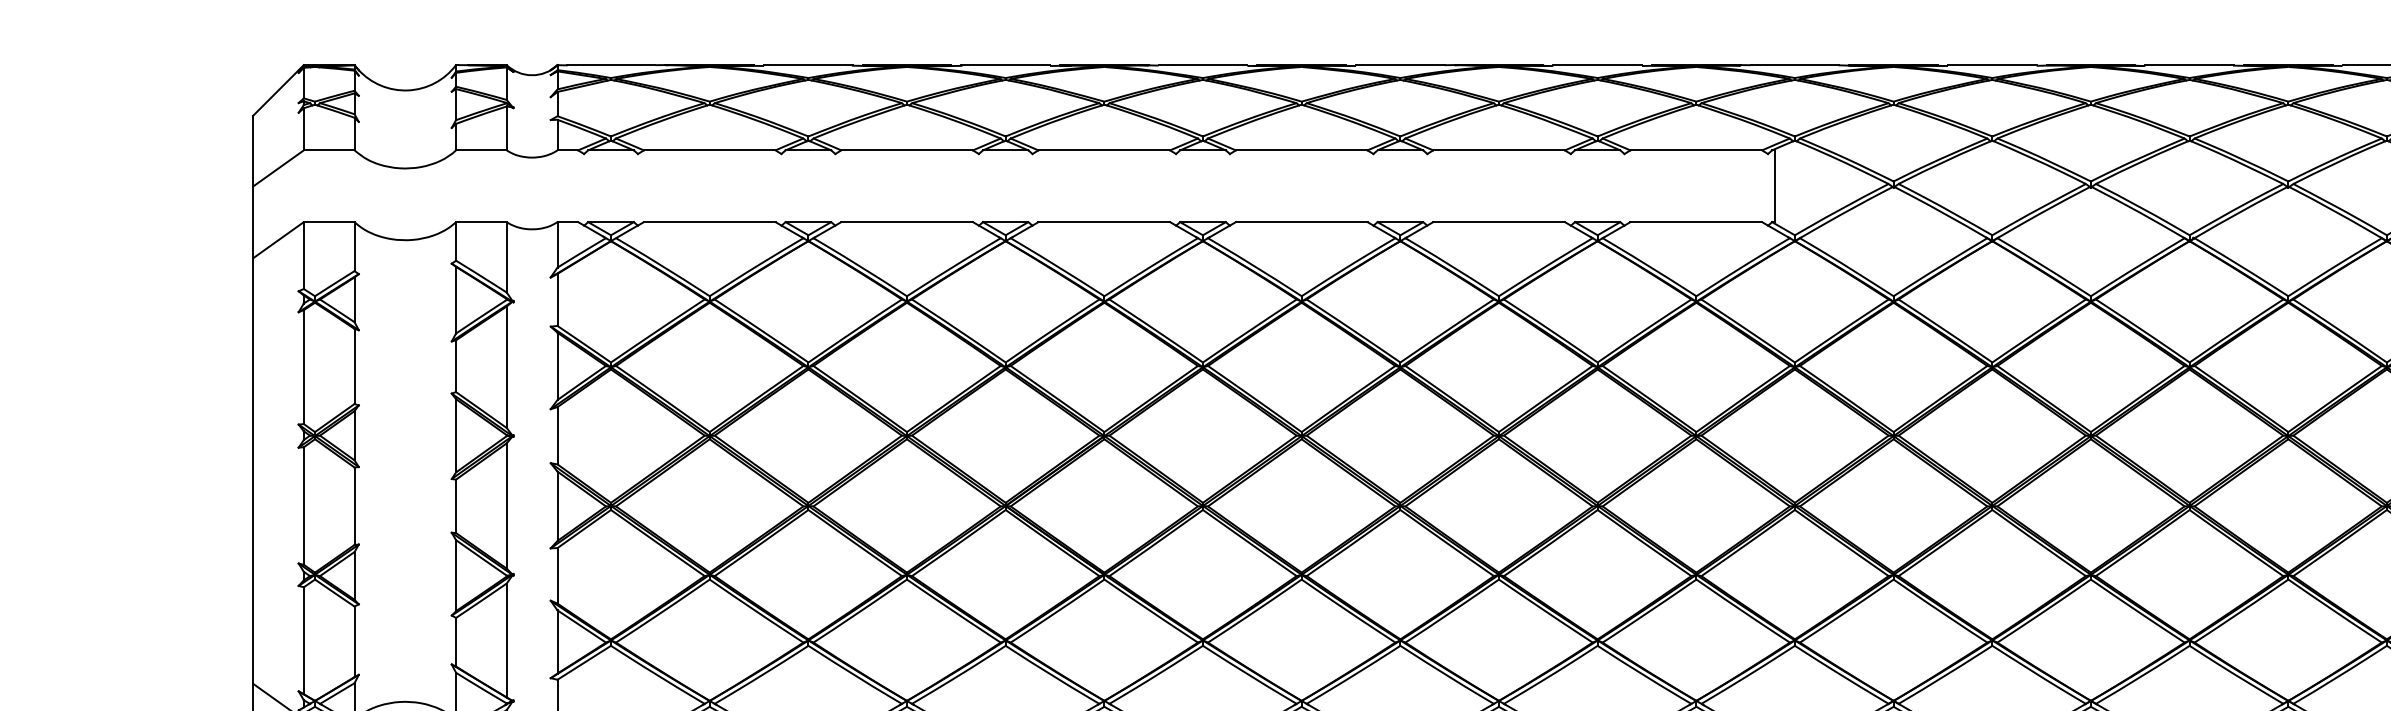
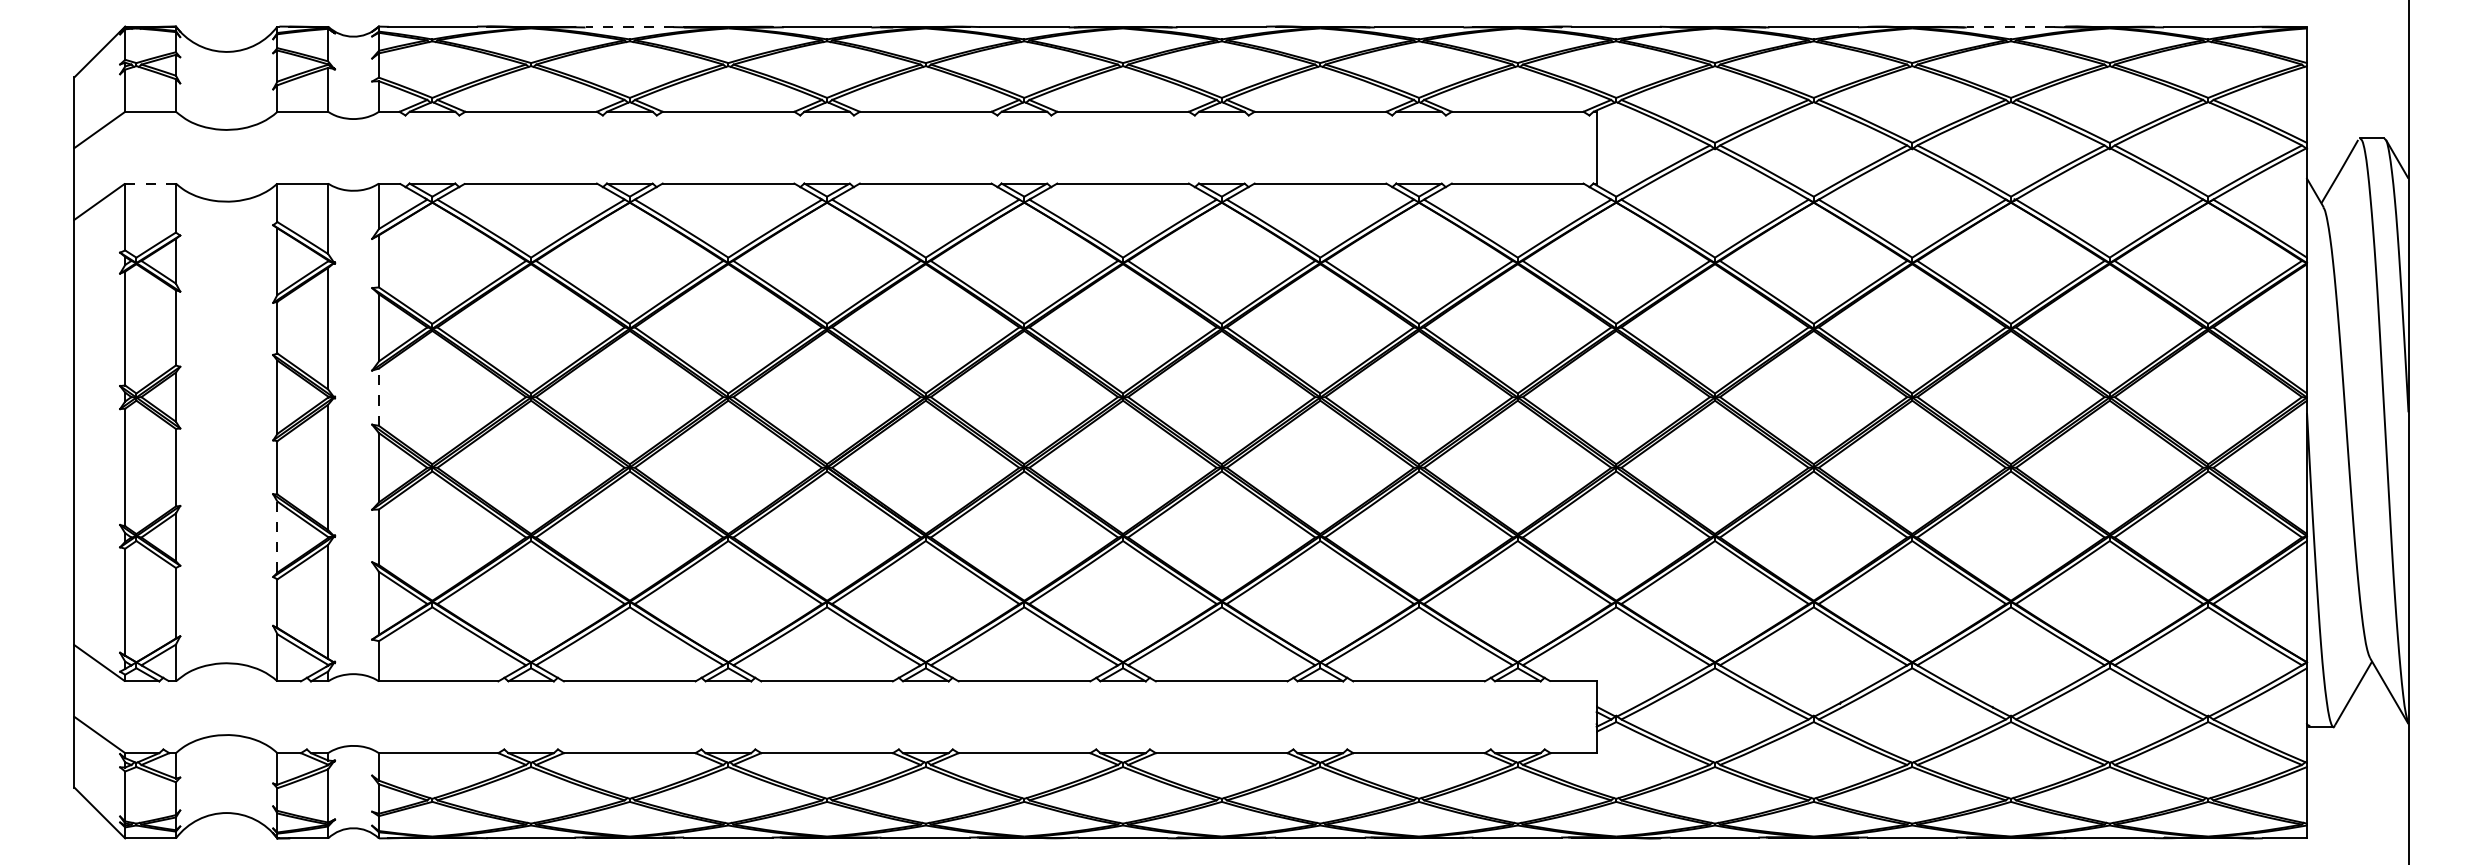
line: (808, 65) -> (629, 26), solid -> dashed
line: (2189, 65) -> (2010, 26), solid -> dashed
line: (329, 222) -> (150, 183), solid -> dashed
line: (557, 436) -> (378, 397), solid -> dashed
line: (456, 576) -> (277, 537), solid -> dashed

